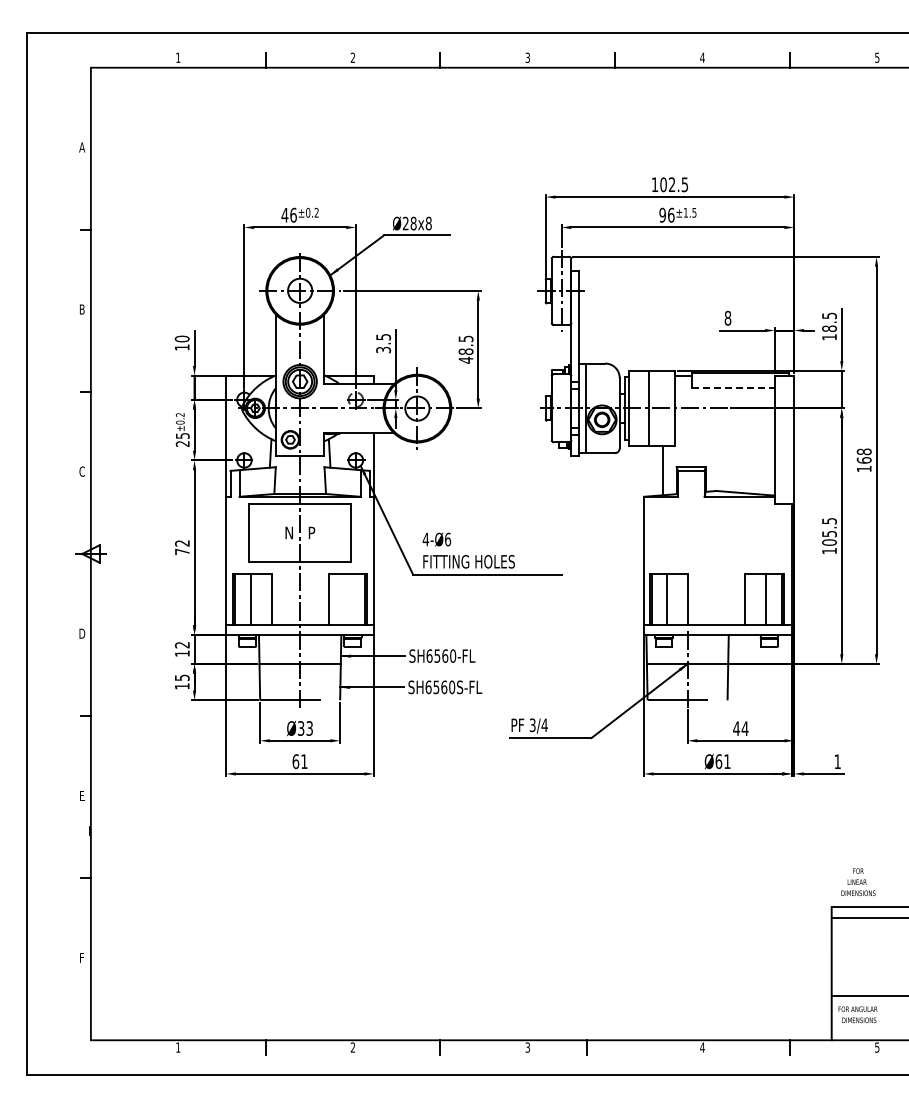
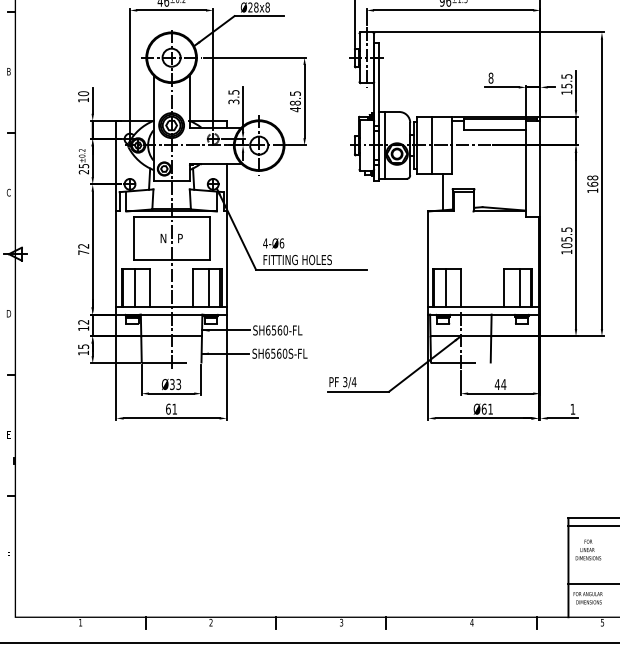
text: (829, 328) -> (566, 85), 18.5 -> 15.5
line: (734, 387) -> (495, 129), dashed -> solid
line: (349, 599) -> (208, 288), added
text: (858, 882) -> (588, 550), moved

